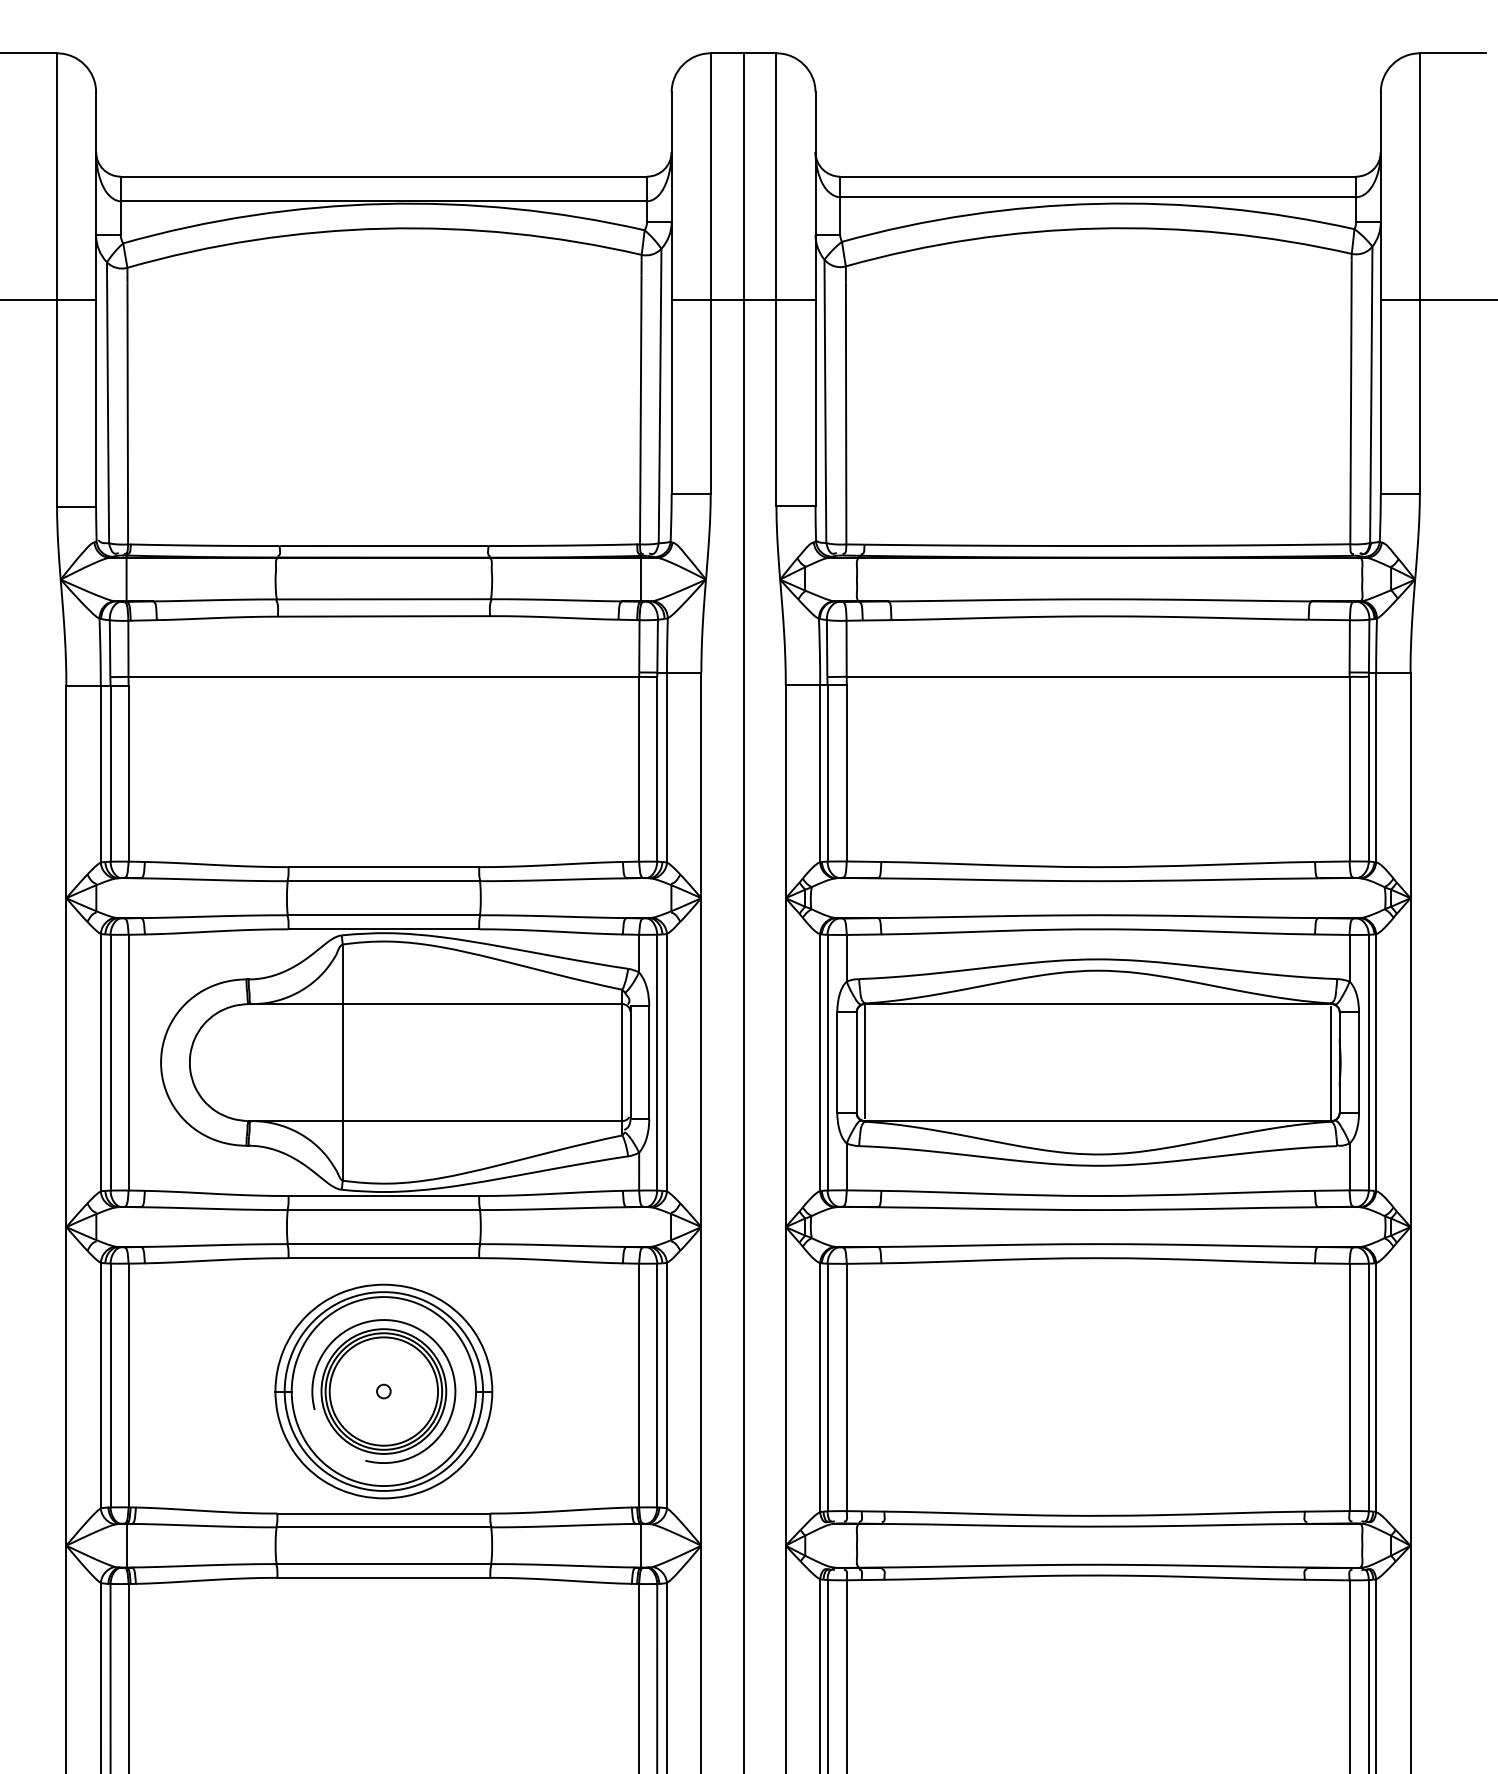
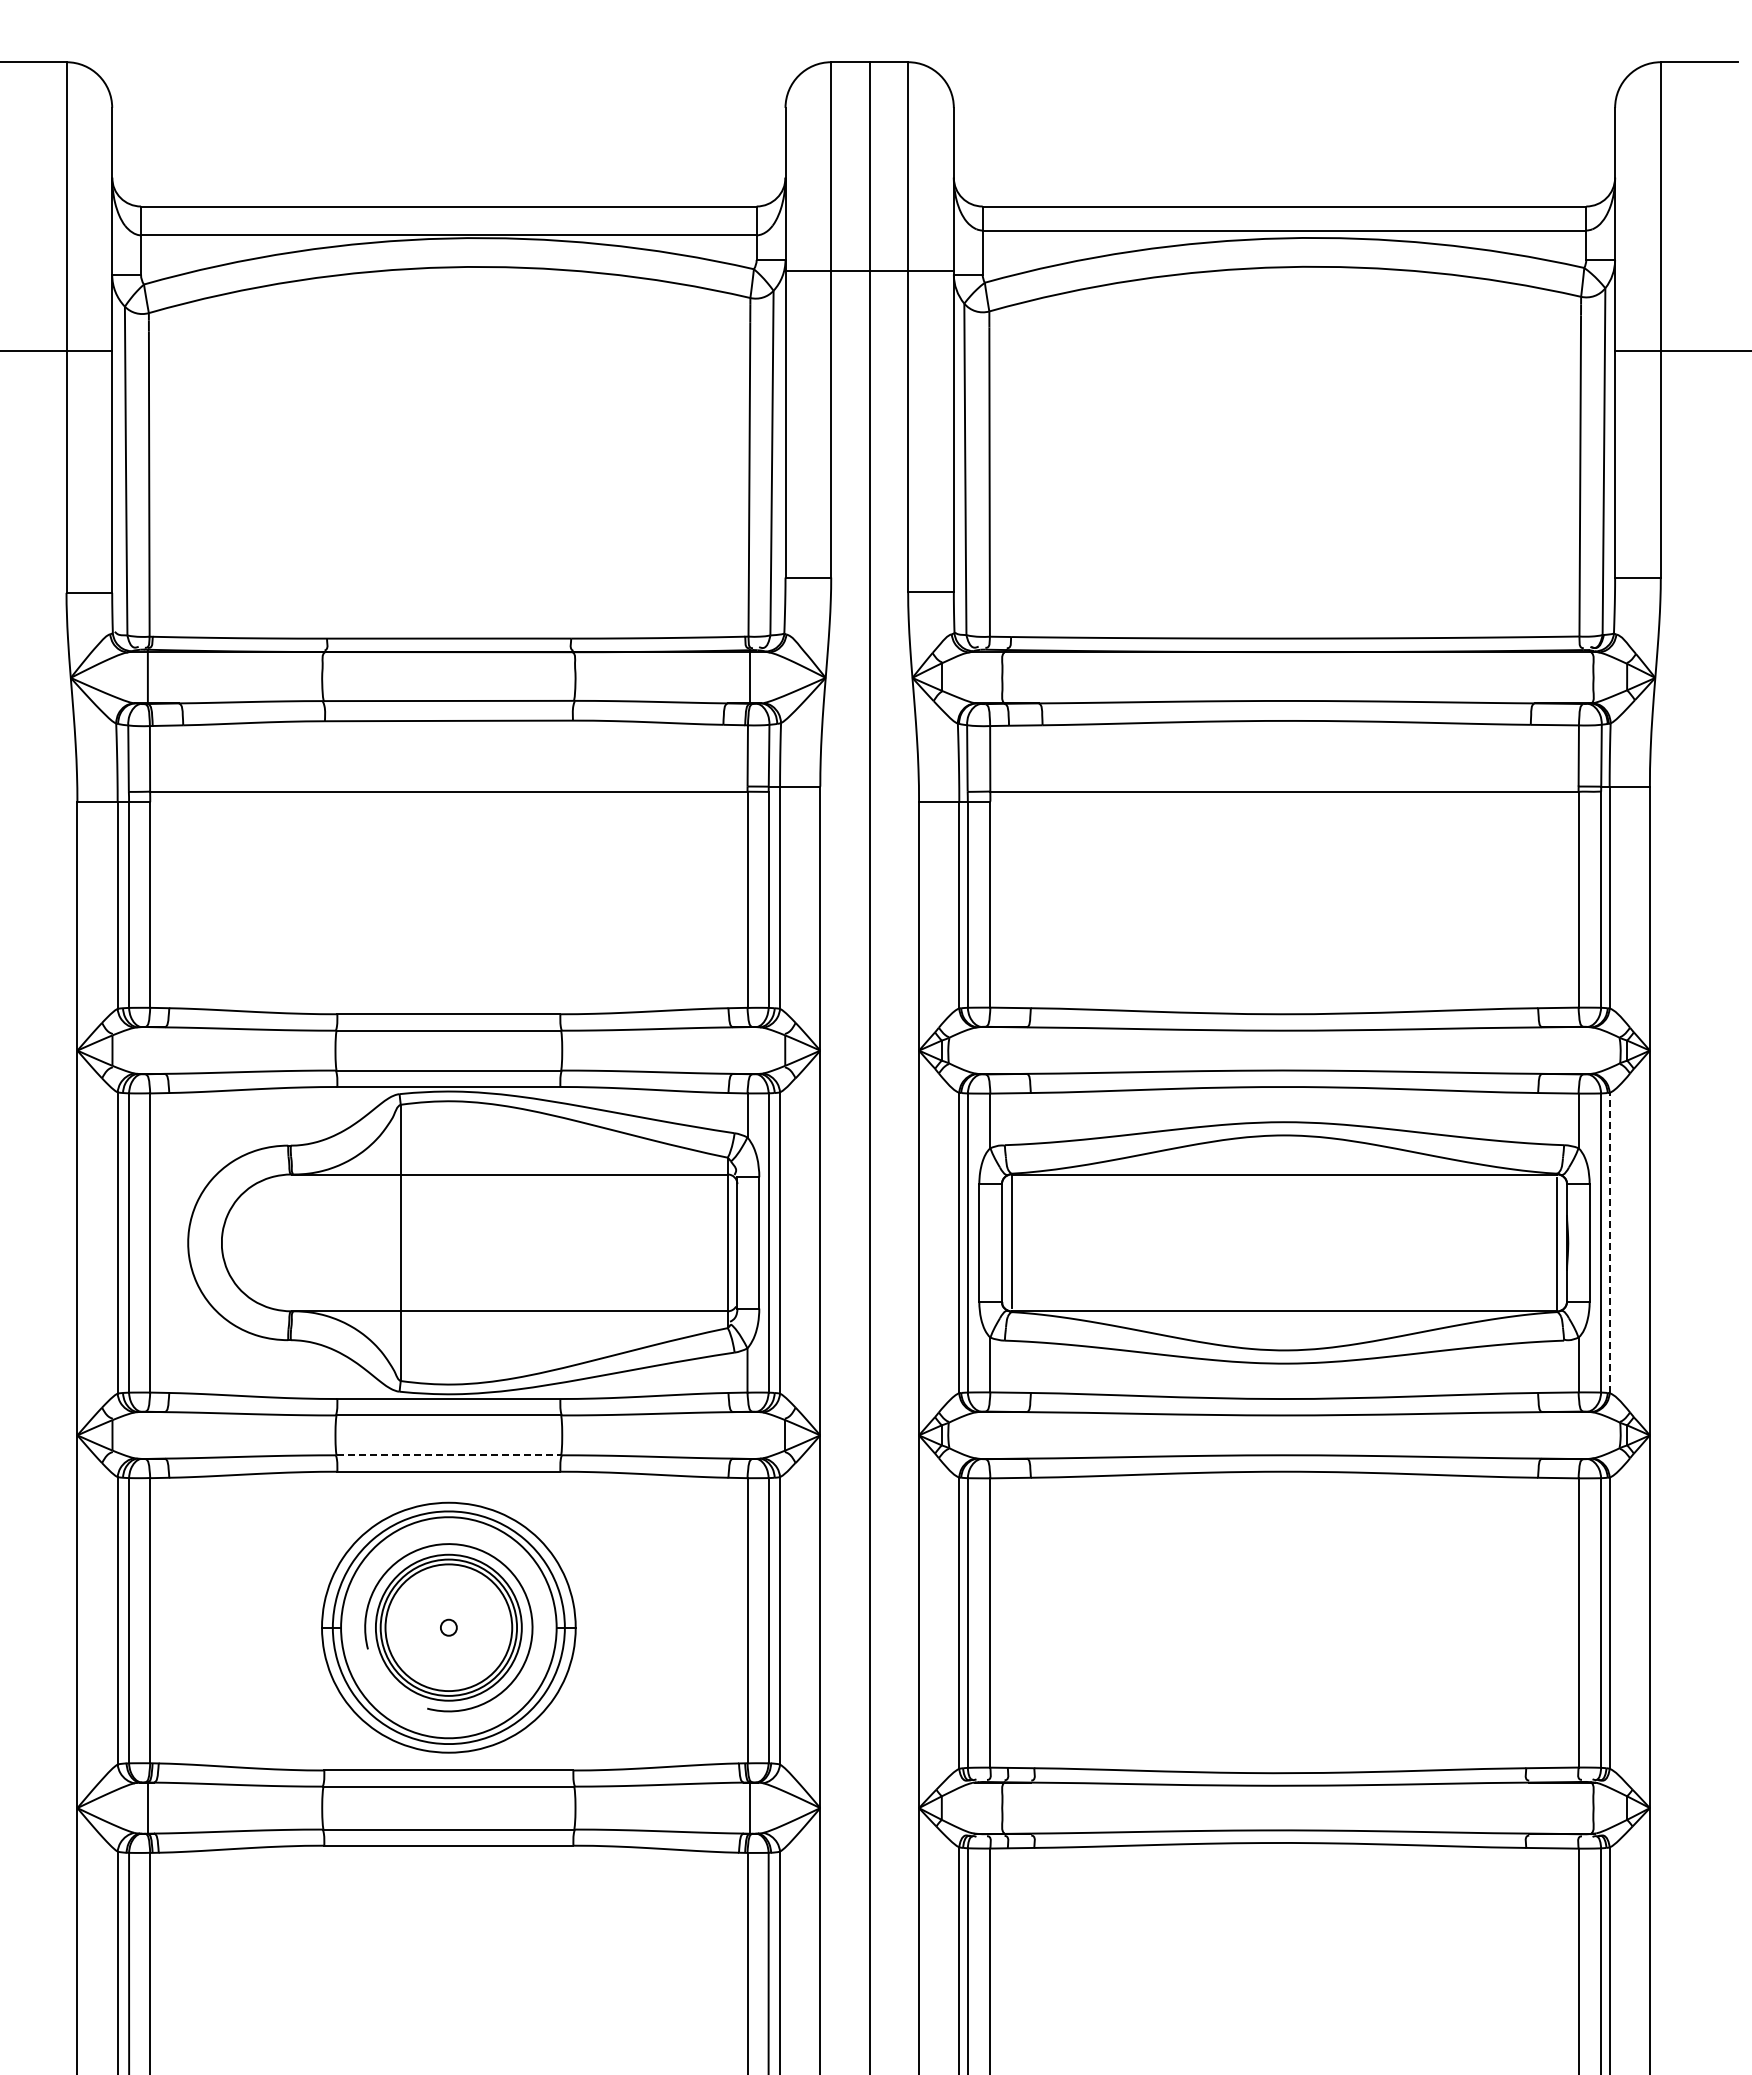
line: (743, 299) -> (869, 270), moved
line: (1375, 1062) -> (1609, 1242), solid -> dashed
line: (384, 1244) -> (449, 1455), solid -> dashed

